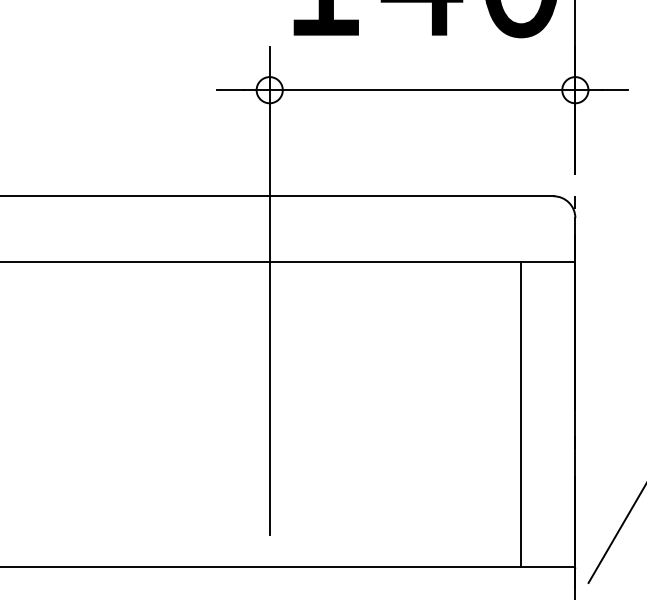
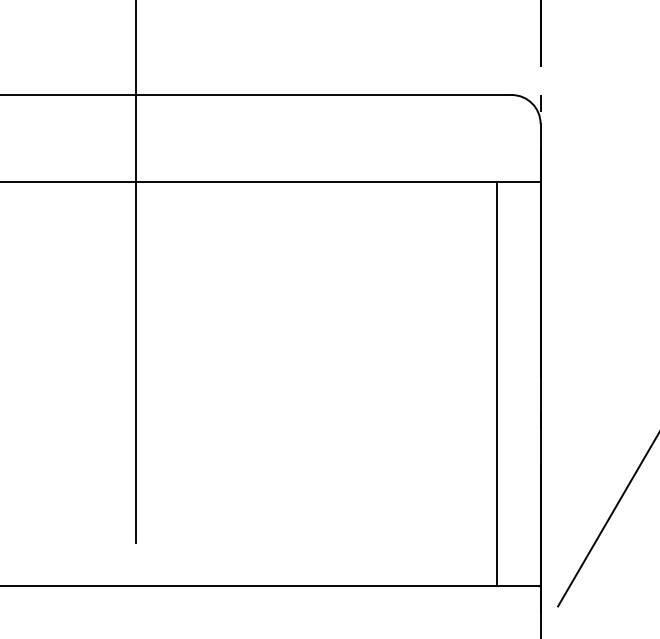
line: (520, 414) -> (497, 383), moved

